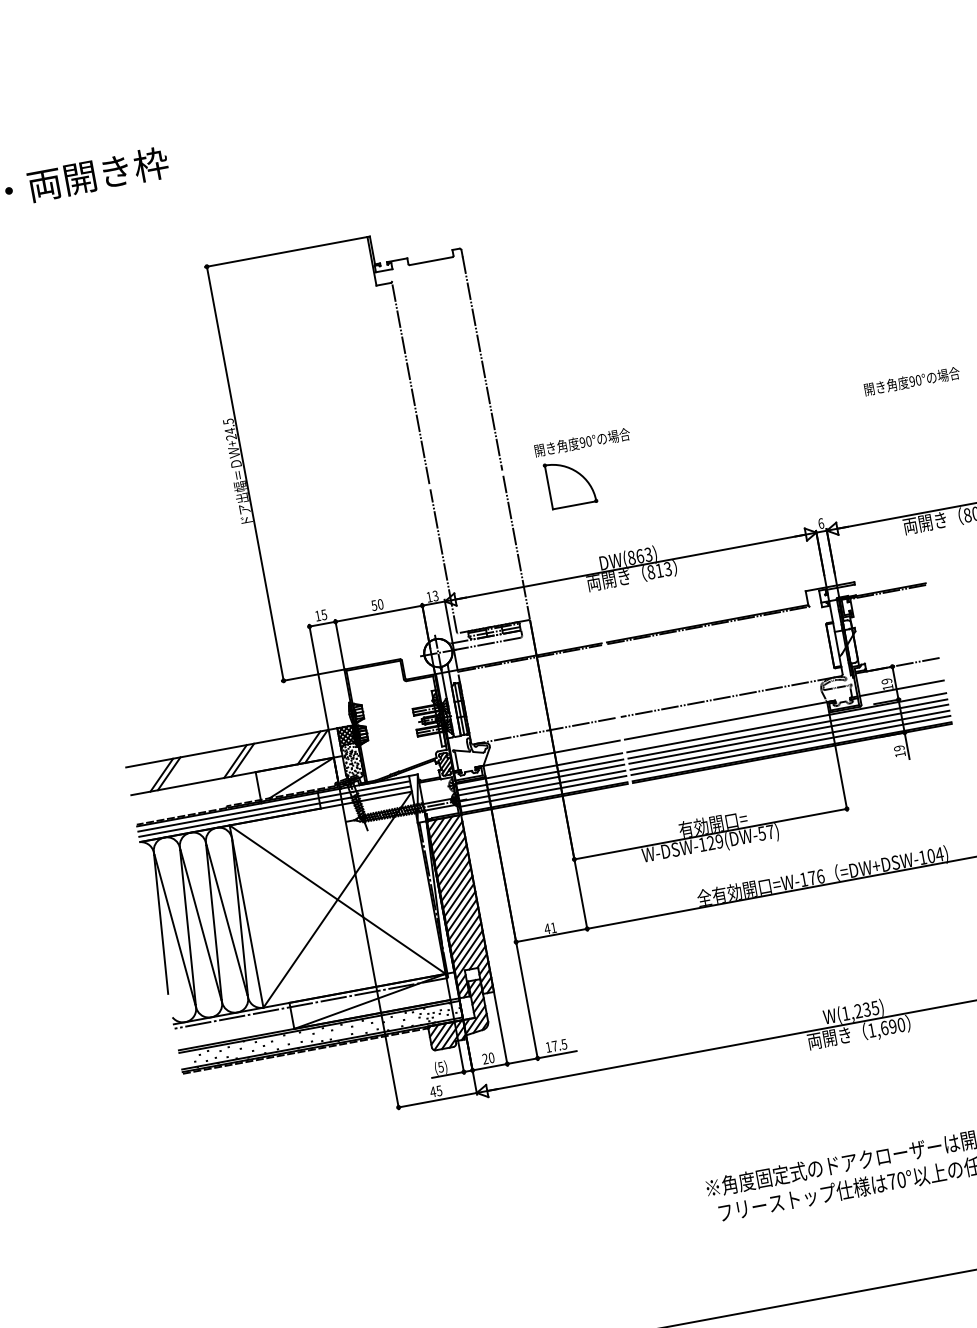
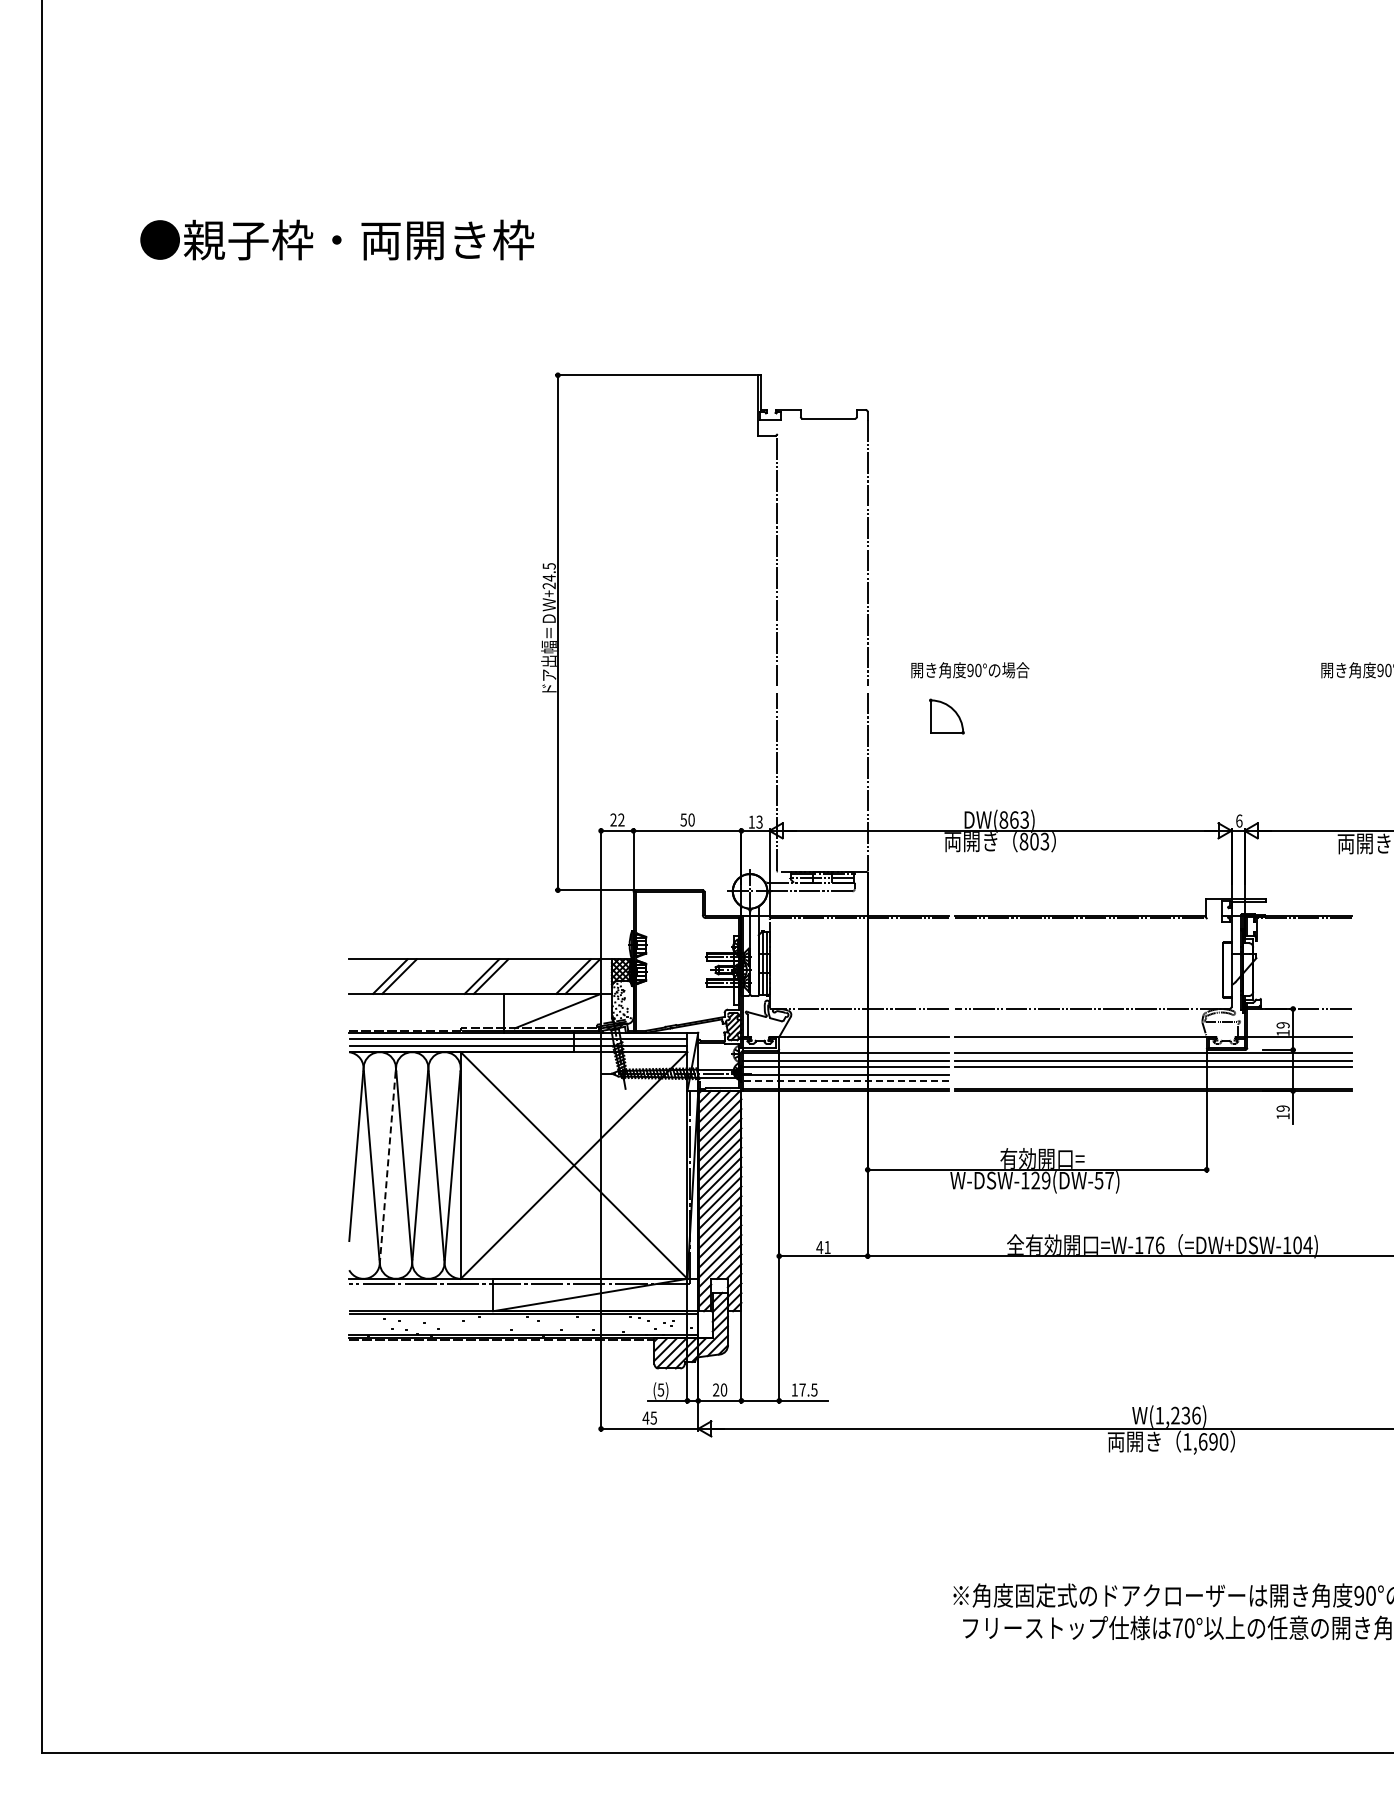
part: (570, 483) -> (946, 716), size x0.6
text: (659, 570) -> (1034, 841), 813 -> 803
text: (321, 615) -> (617, 819), 15 -> 22
line: (789, 740) -> (1153, 1074), removed
line: (791, 745) -> (1153, 1081), removed
line: (543, 791) -> (845, 1081), solid -> dashed
line: (187, 928) -> (387, 1166), solid -> dashed
text: (875, 1007) -> (1196, 1415), W(1,235) -> W(1,236)

